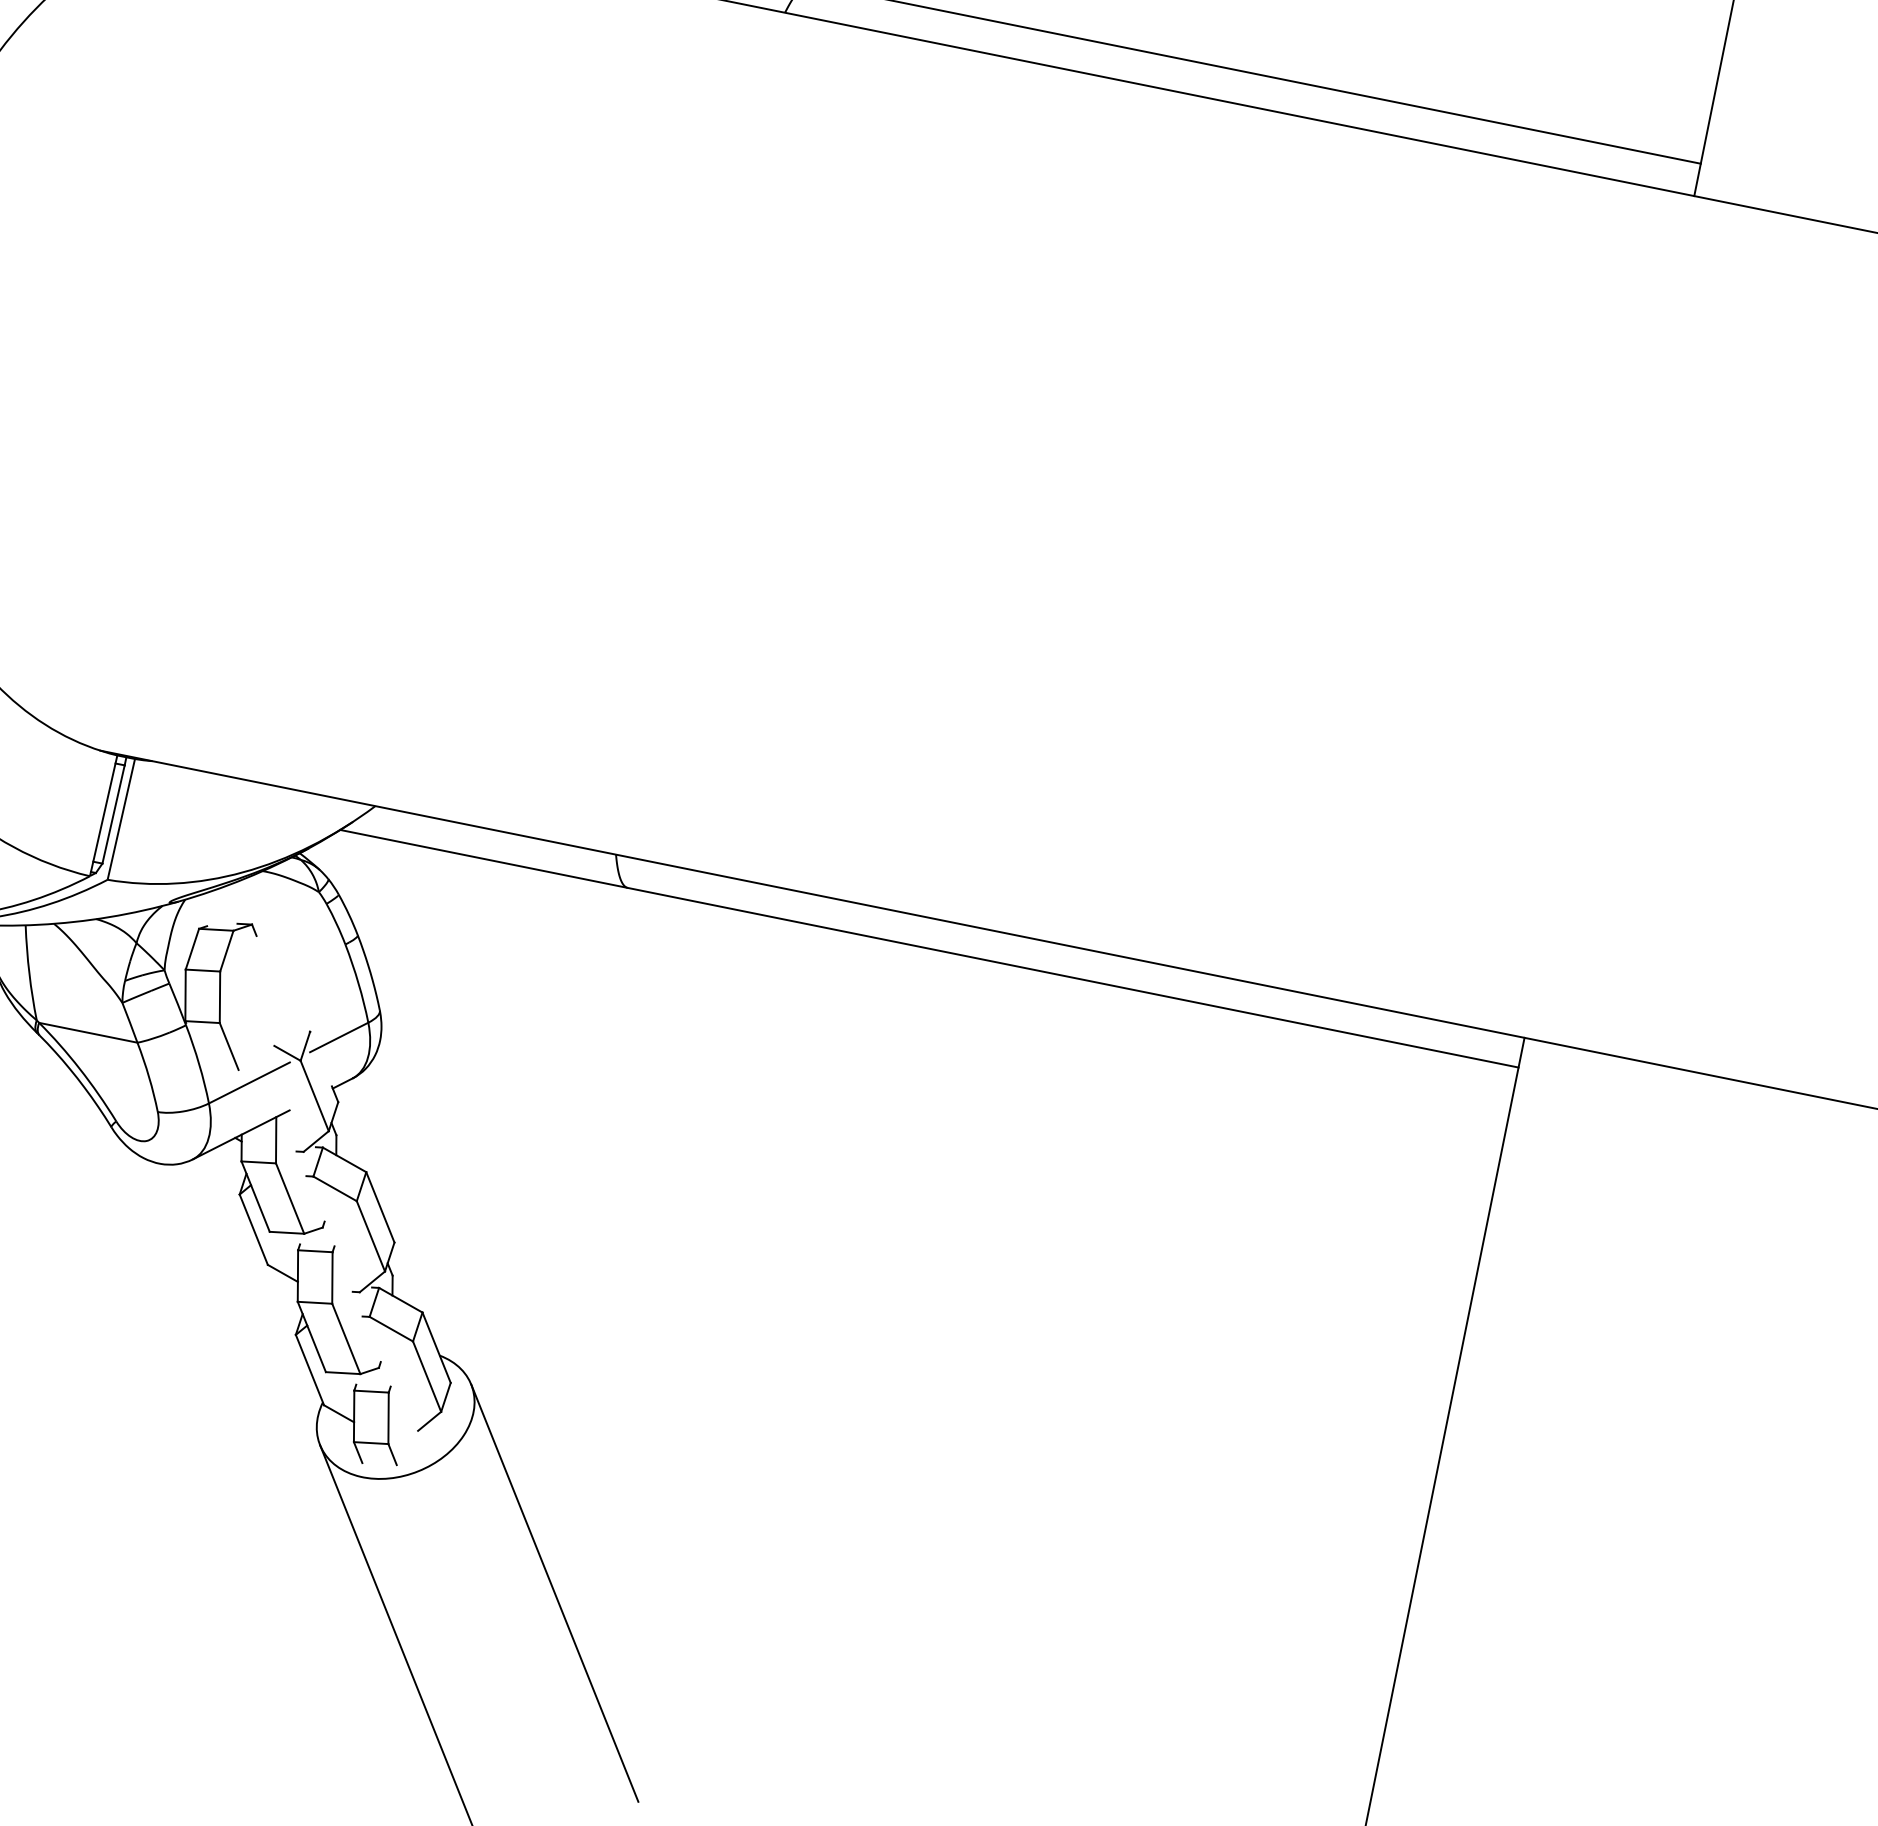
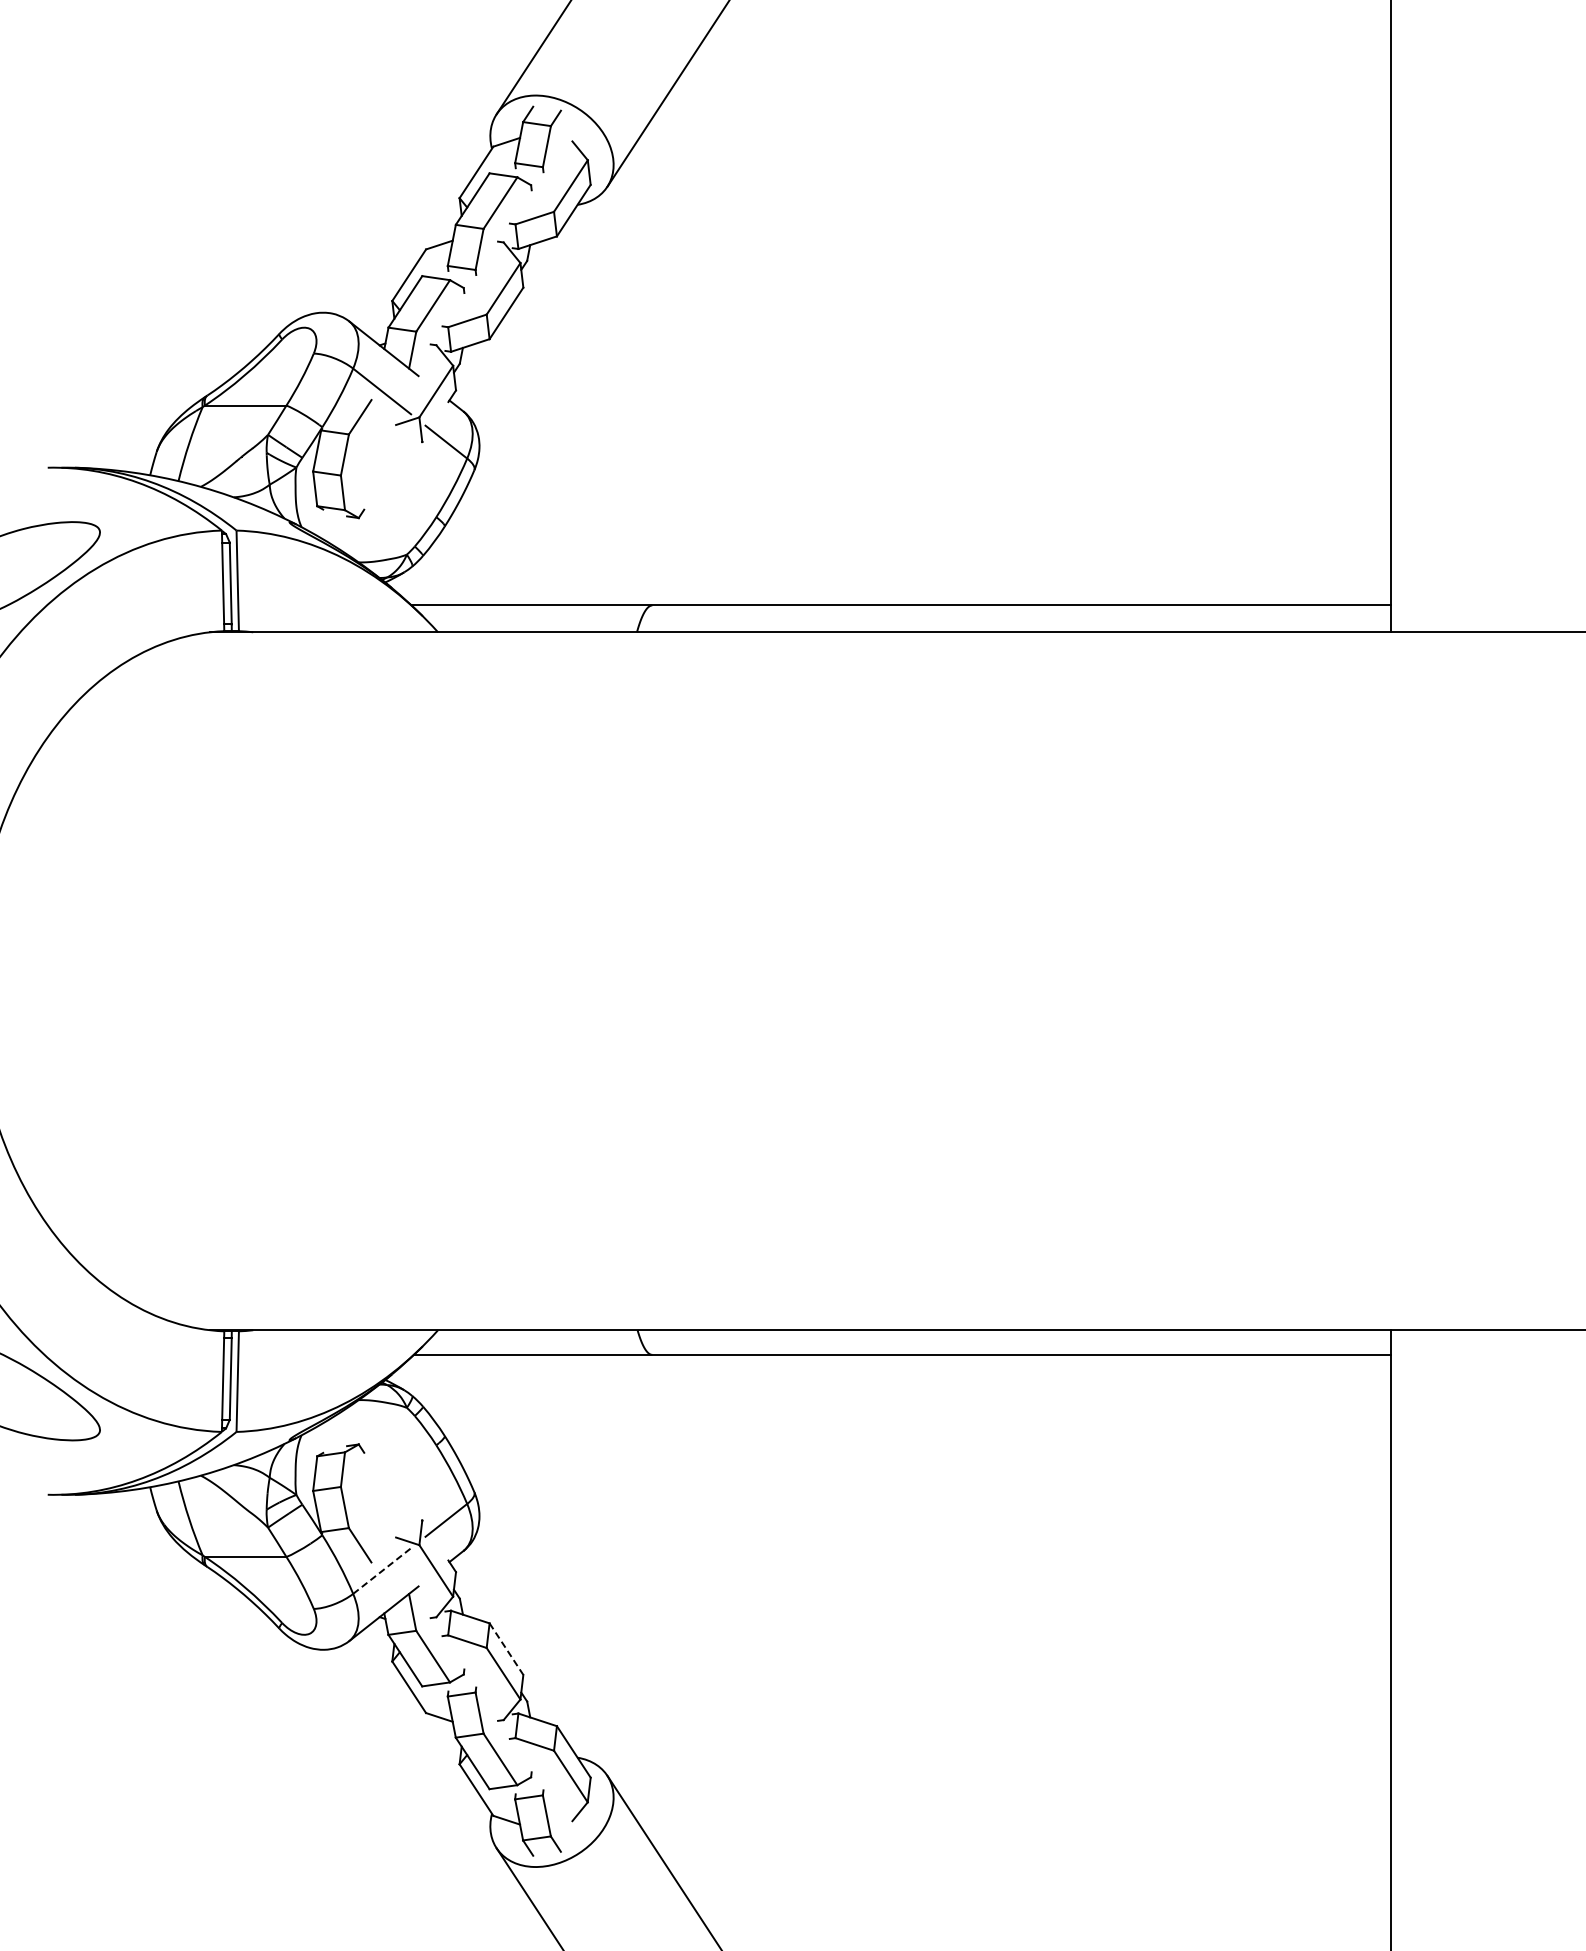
line: (249, 1083) -> (382, 1571), solid -> dashed
line: (380, 1207) -> (506, 1649), solid -> dashed

